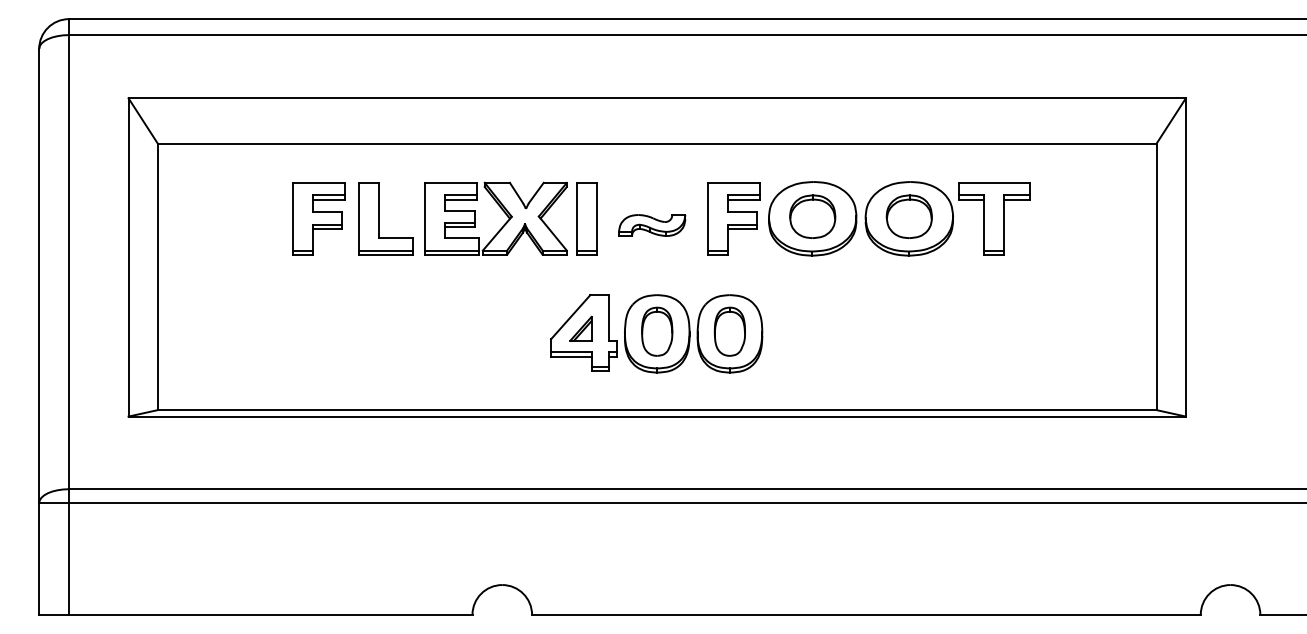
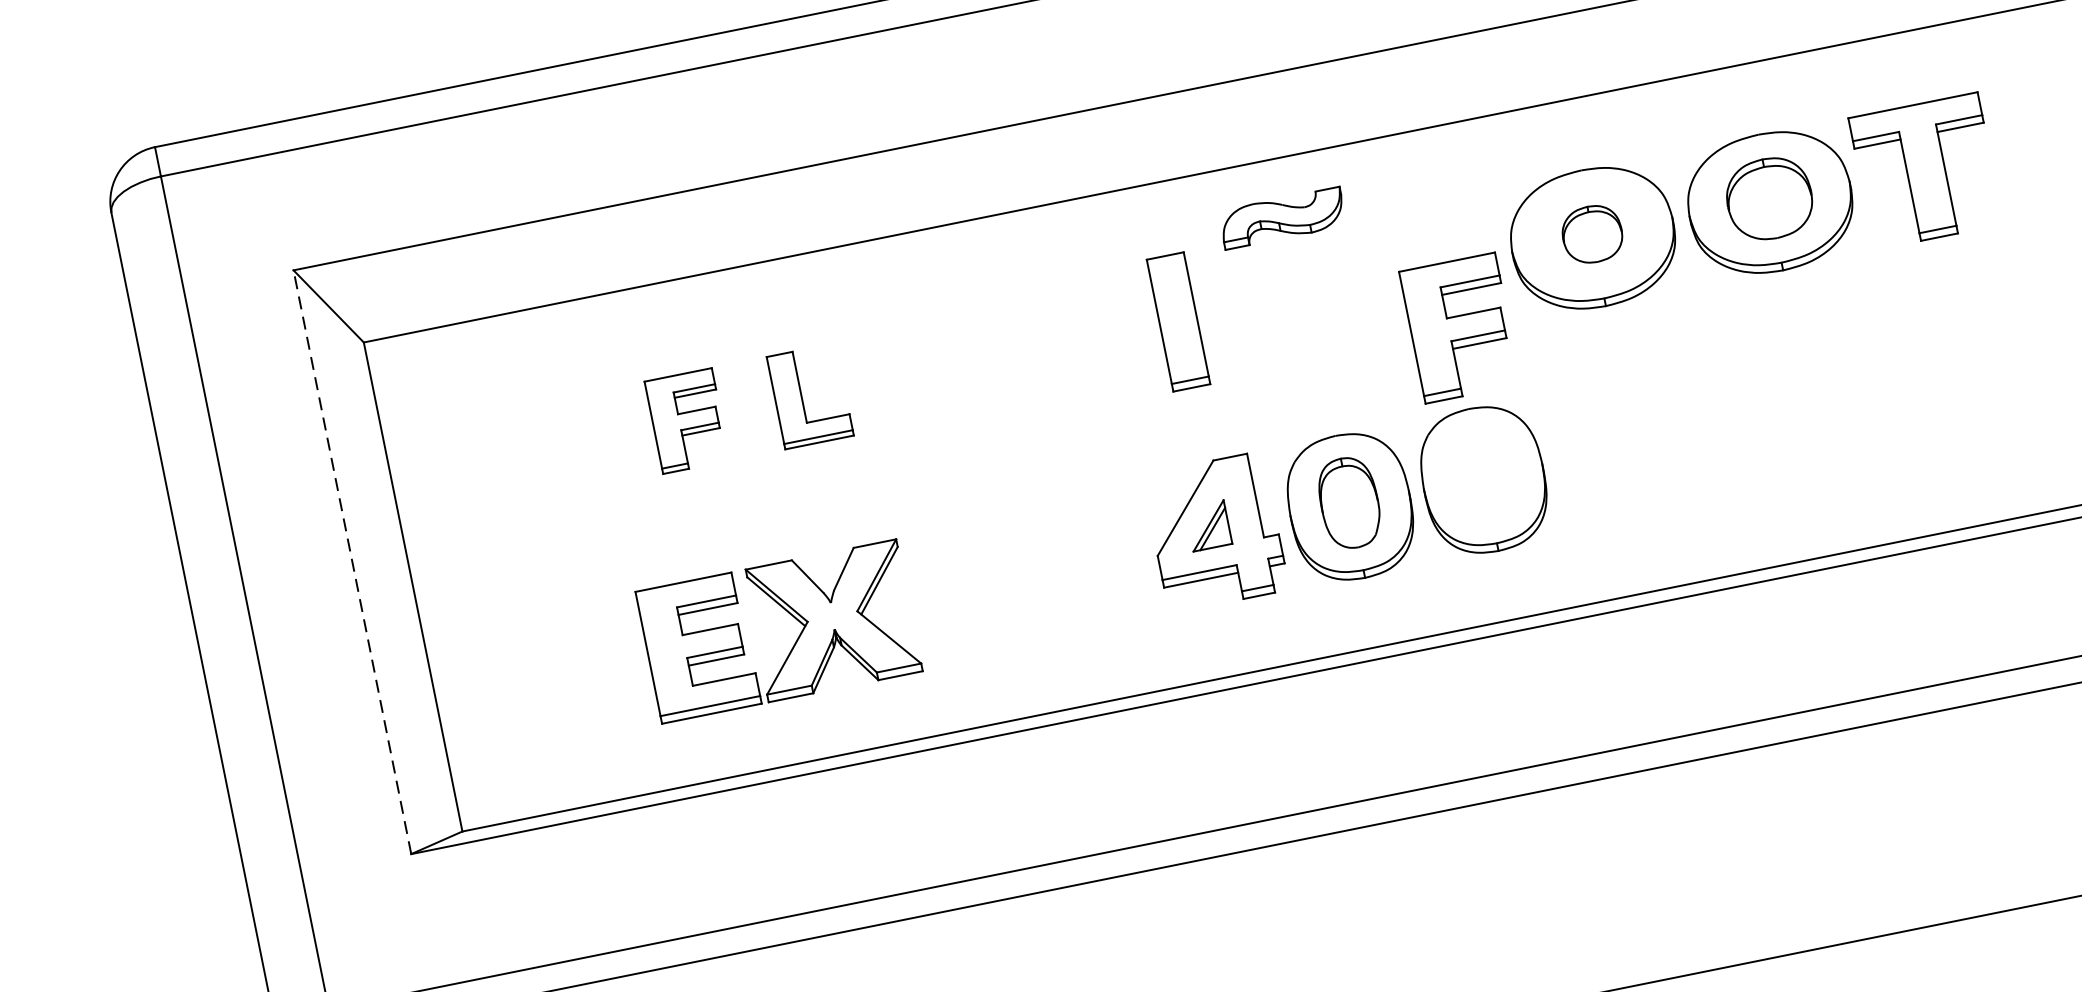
part: (503, 212) -> (790, 617), moved
part: (812, 216) -> (1591, 234), size x0.7
part: (318, 218) -> (686, 420), size x0.7
part: (385, 218) -> (809, 395), size x0.7
part: (733, 218) -> (1459, 327), moved
part: (652, 225) -> (1283, 218), moved
line: (128, 256) -> (351, 560), solid -> dashed
part: (729, 331) -> (1482, 475), removed

